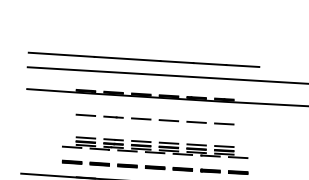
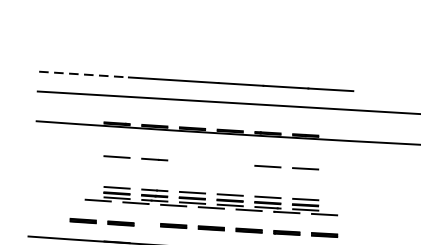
line: (61, 54) -> (83, 74), solid -> dashed
line: (151, 119) -> (206, 162), removed
part: (85, 162) -> (101, 221), moved

